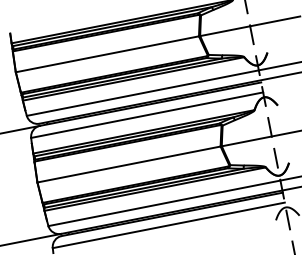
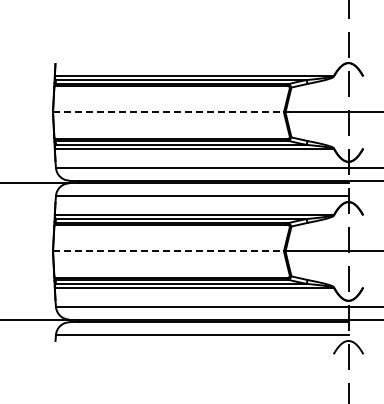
line: (108, 54) -> (169, 112), solid -> dashed
line: (129, 164) -> (169, 251), solid -> dashed

